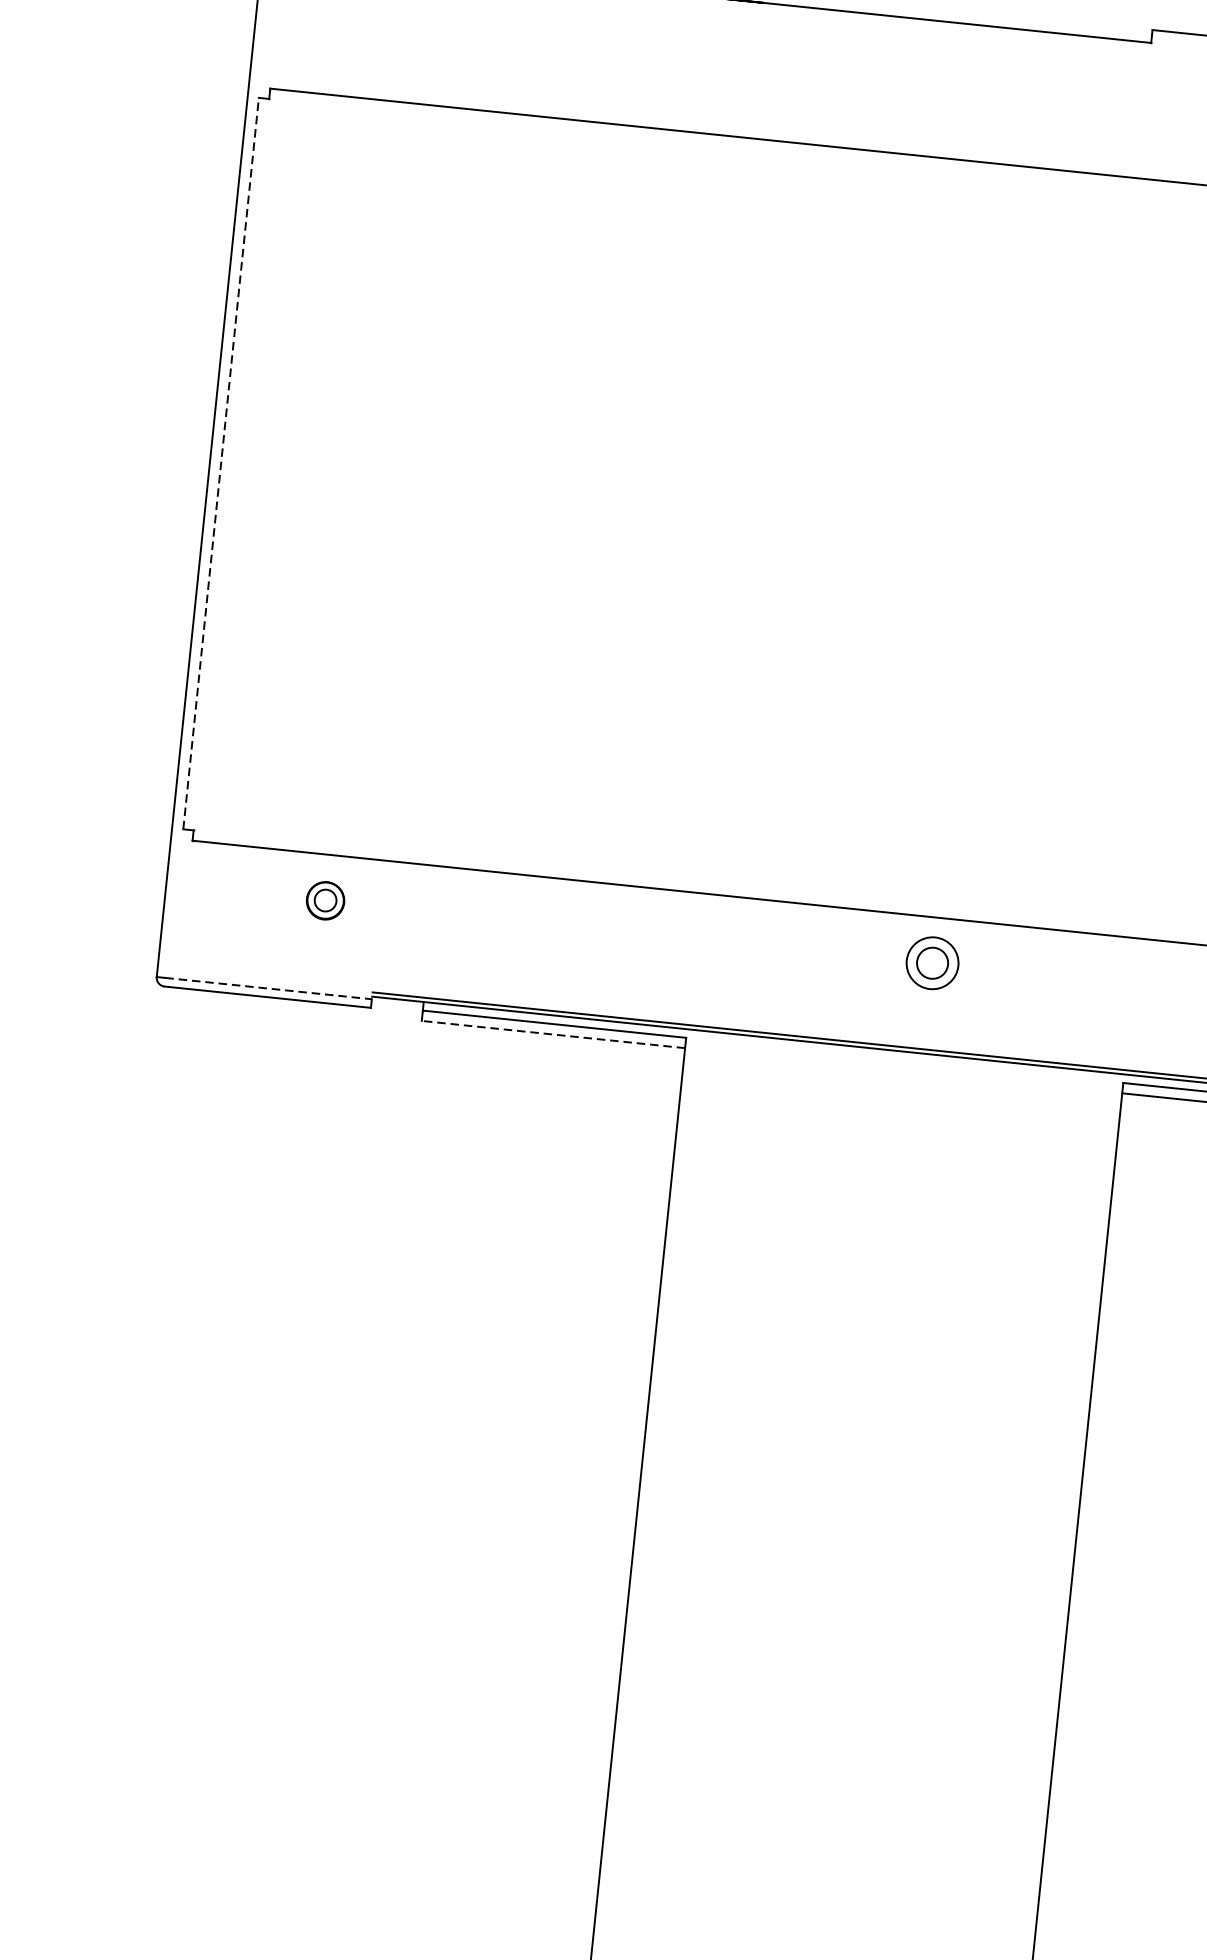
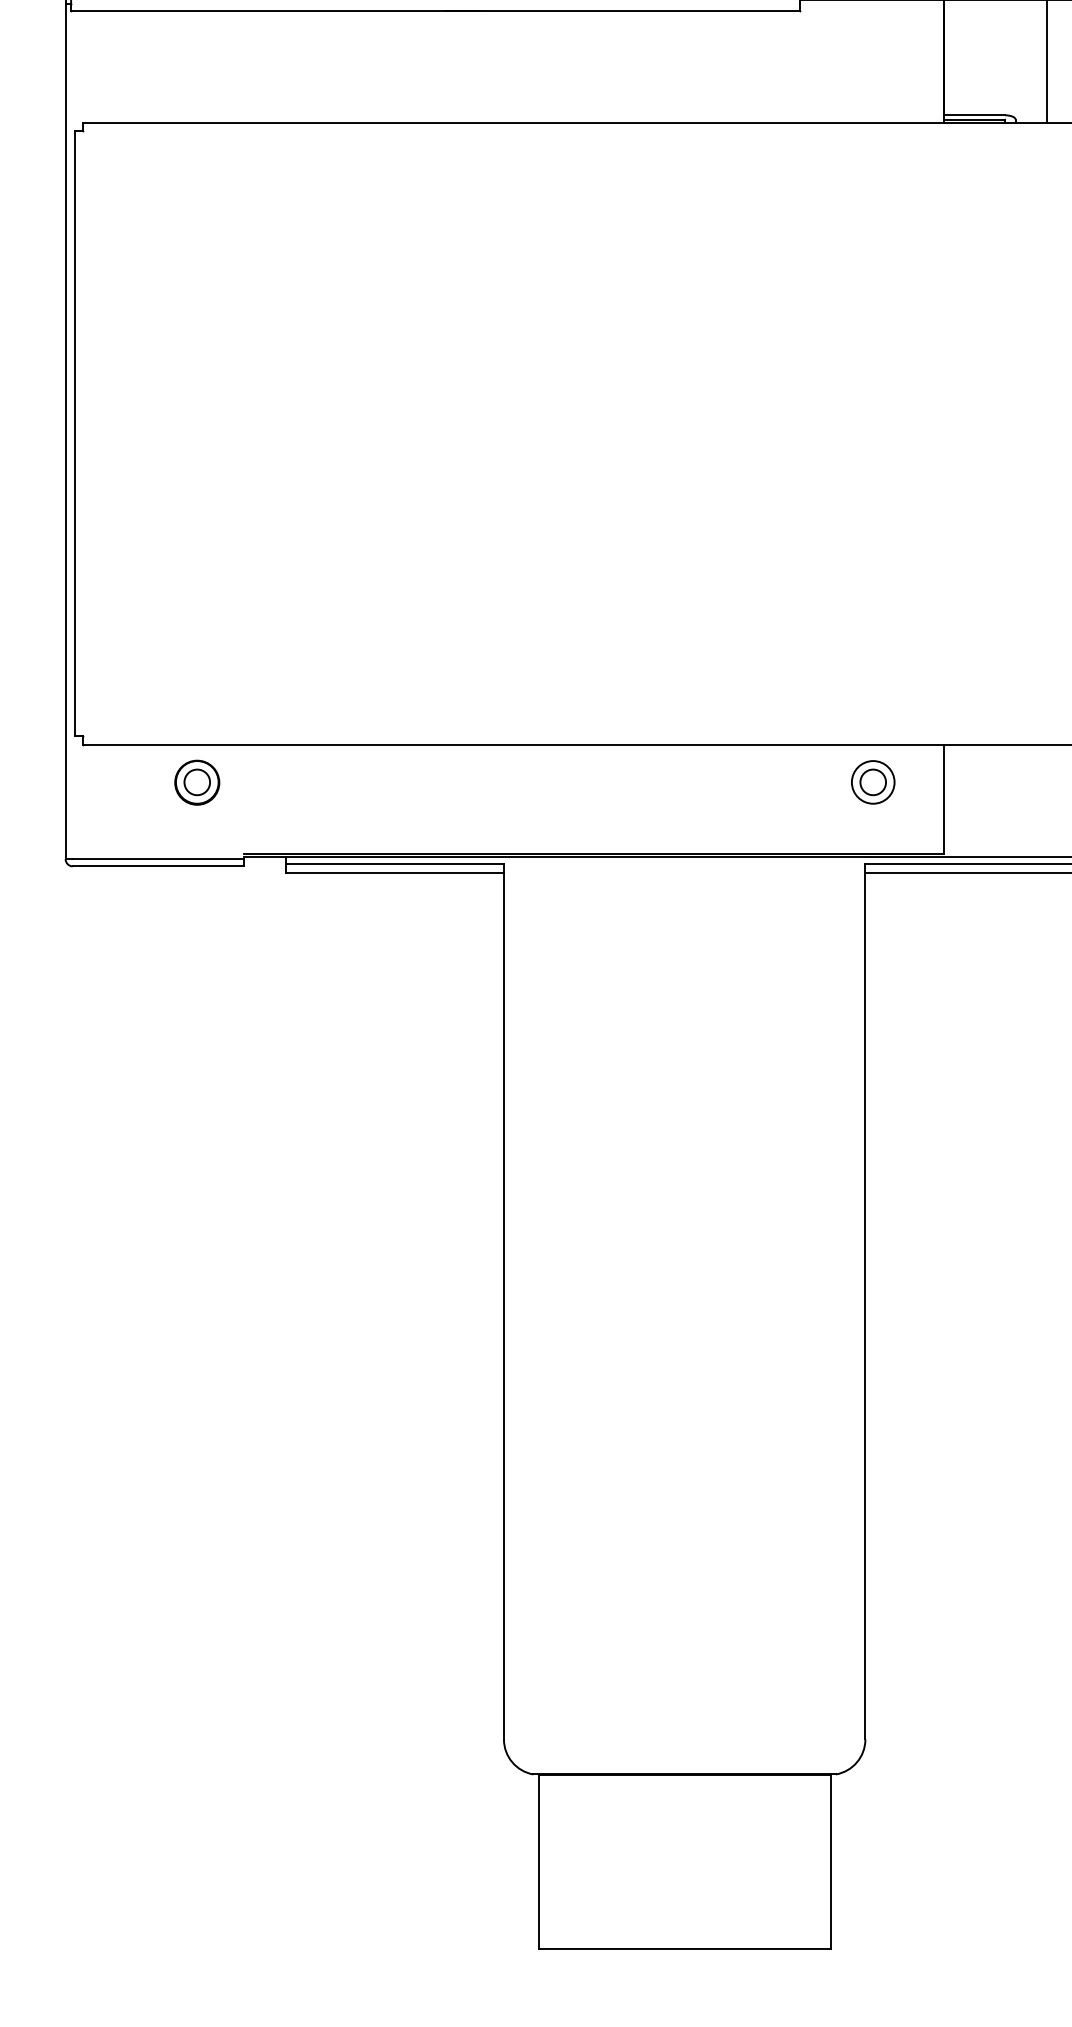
line: (220, 463) -> (74, 433), dashed -> solid
part: (325, 900) -> (197, 782), size x1.43
part: (932, 963) -> (873, 782), moved
line: (269, 988) -> (158, 859), dashed -> solid
line: (553, 1034) -> (395, 872), dashed -> solid

